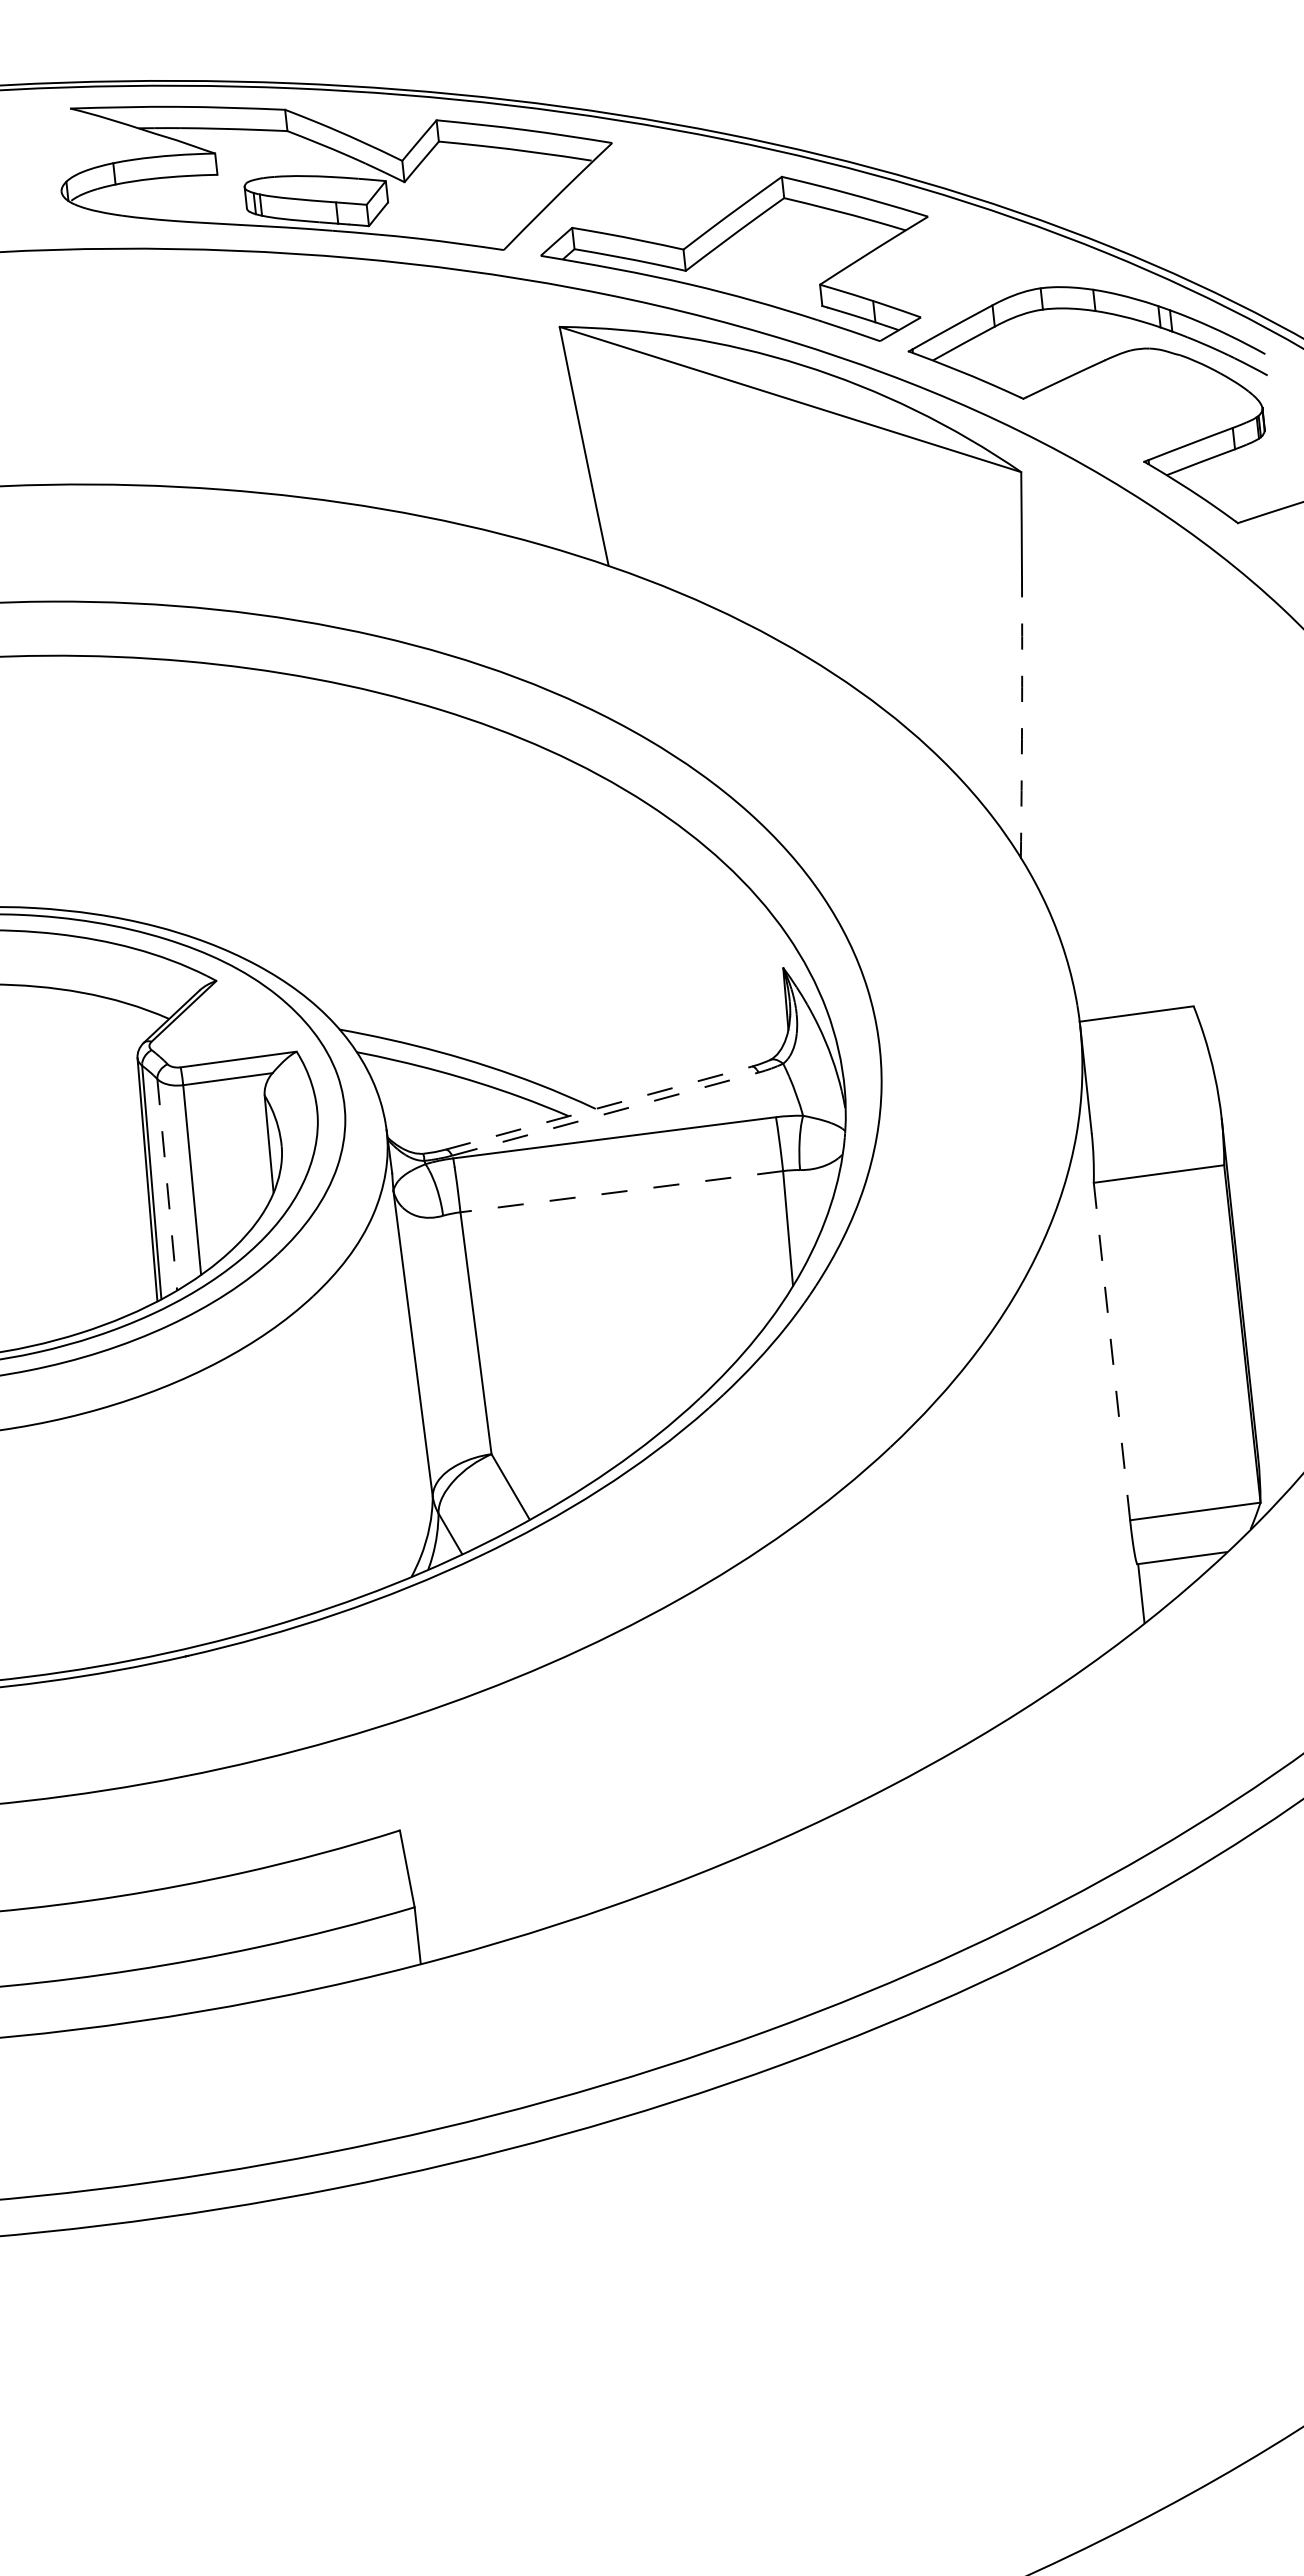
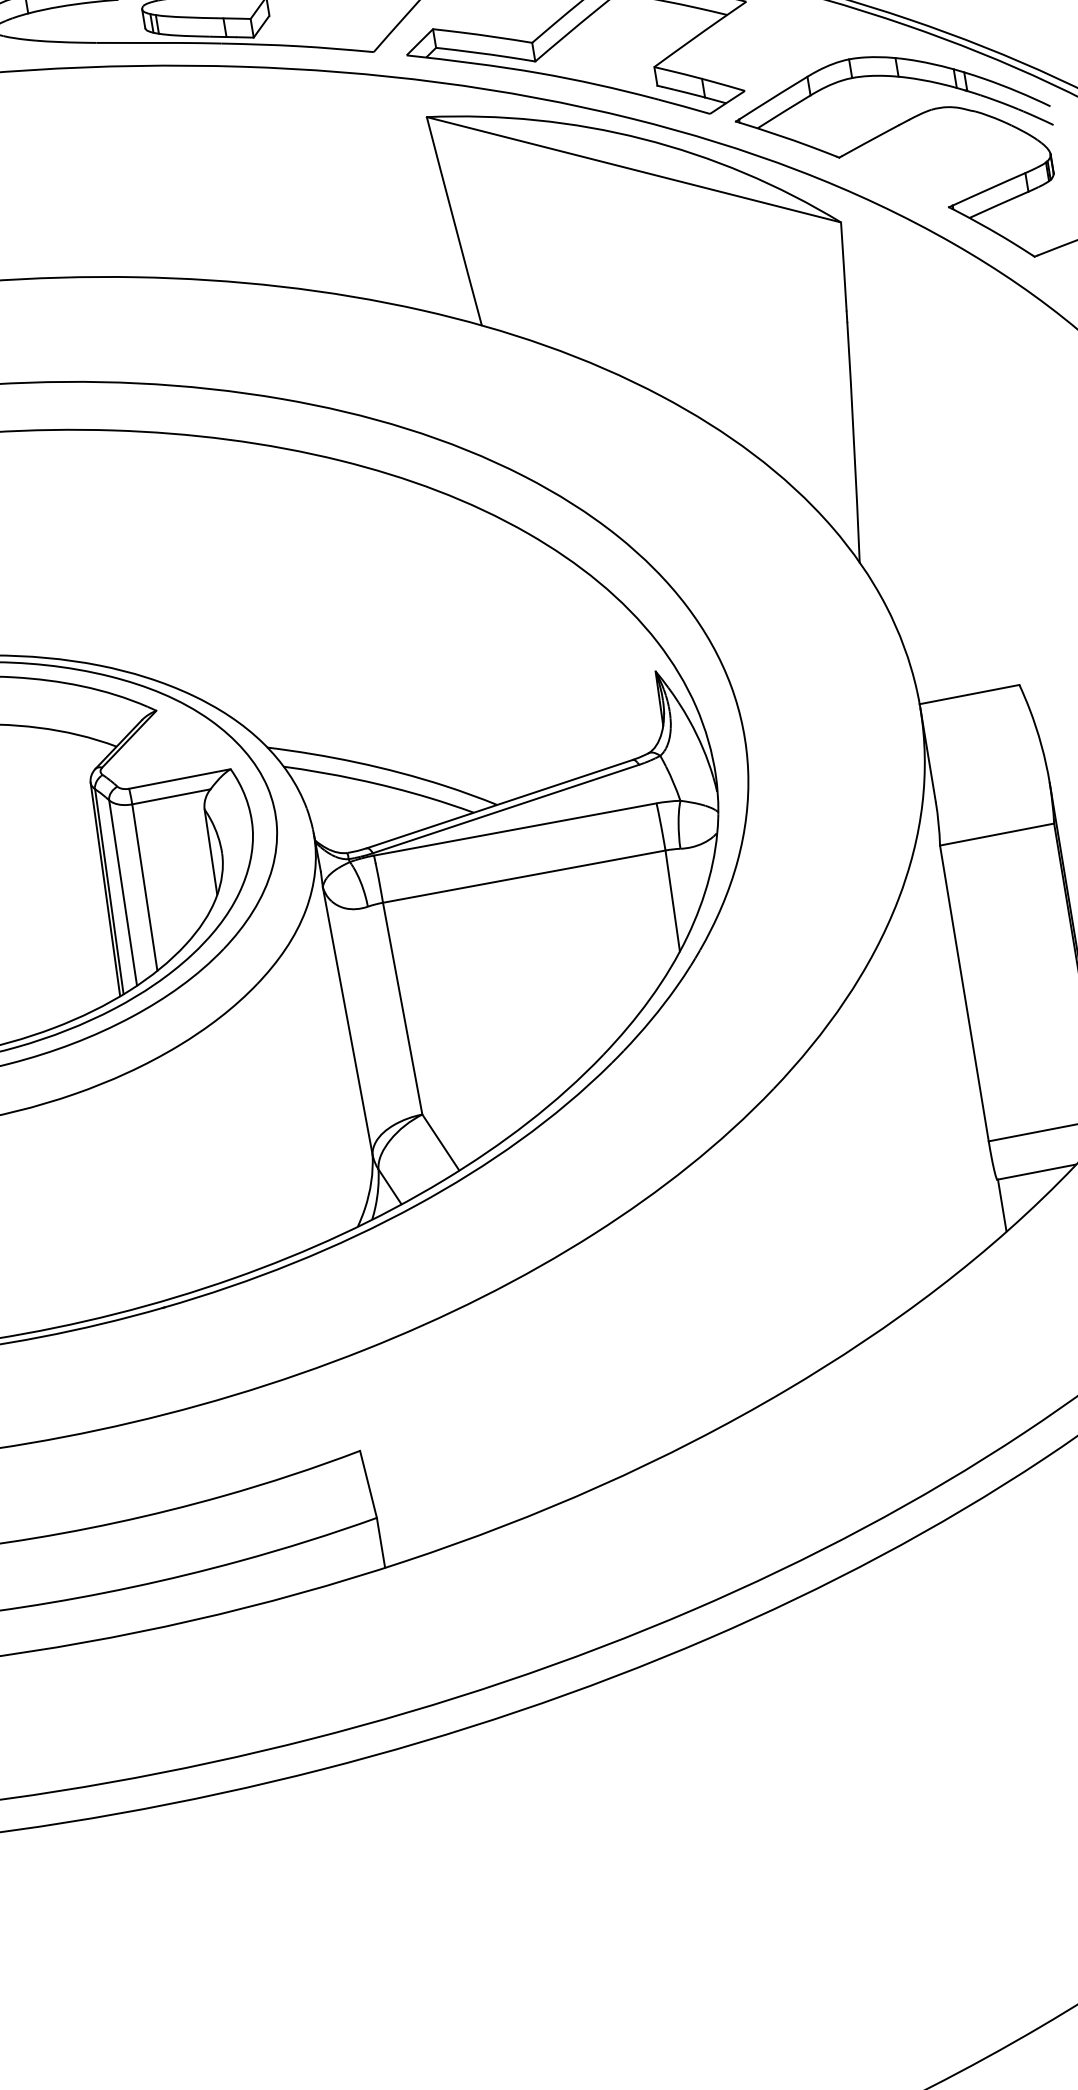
arc: (1022, 722) -> (854, 443), dashed -> solid
line: (598, 1108) -> (499, 804), dashed -> solid
line: (605, 1114) -> (506, 809), dashed -> solid
line: (167, 1185) -> (123, 893), dashed -> solid
line: (621, 1191) -> (523, 876), dashed -> solid
line: (1111, 1351) -> (963, 993), dashed -> solid

